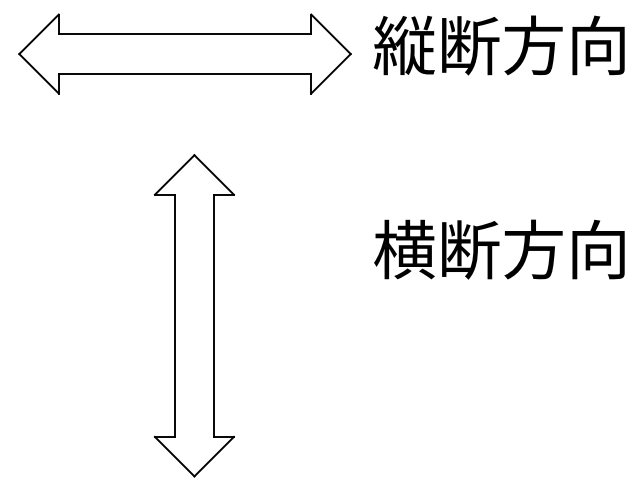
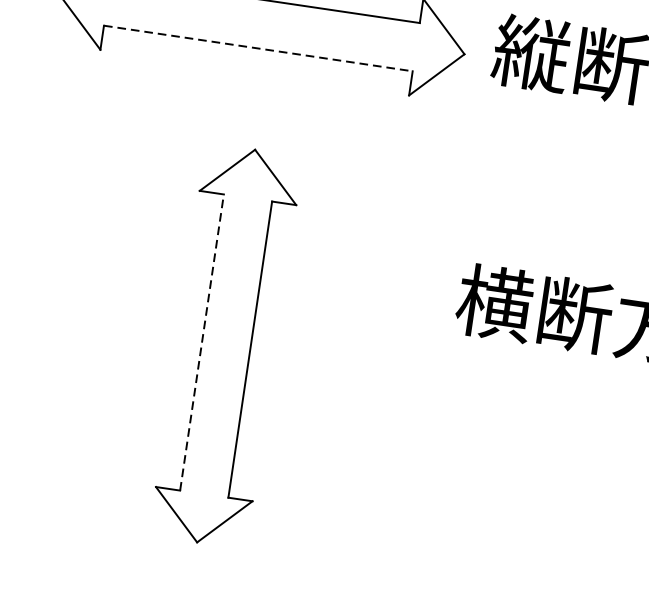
line: (185, 73) -> (258, 48), solid -> dashed
line: (174, 315) -> (201, 342), solid -> dashed

